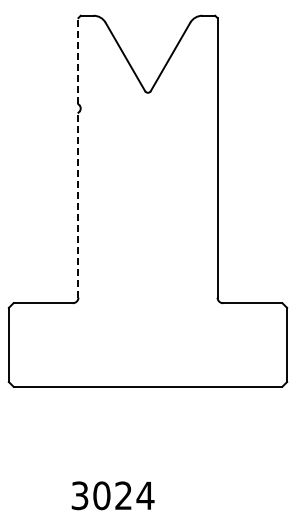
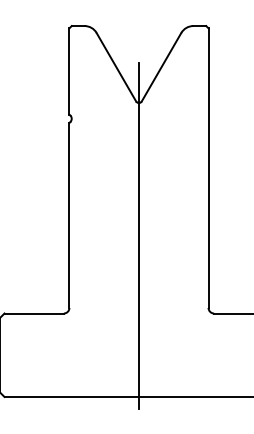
line: (78, 60) -> (69, 70), dashed -> solid
line: (78, 204) -> (69, 214), dashed -> solid
line: (148, 225) -> (139, 235), added

